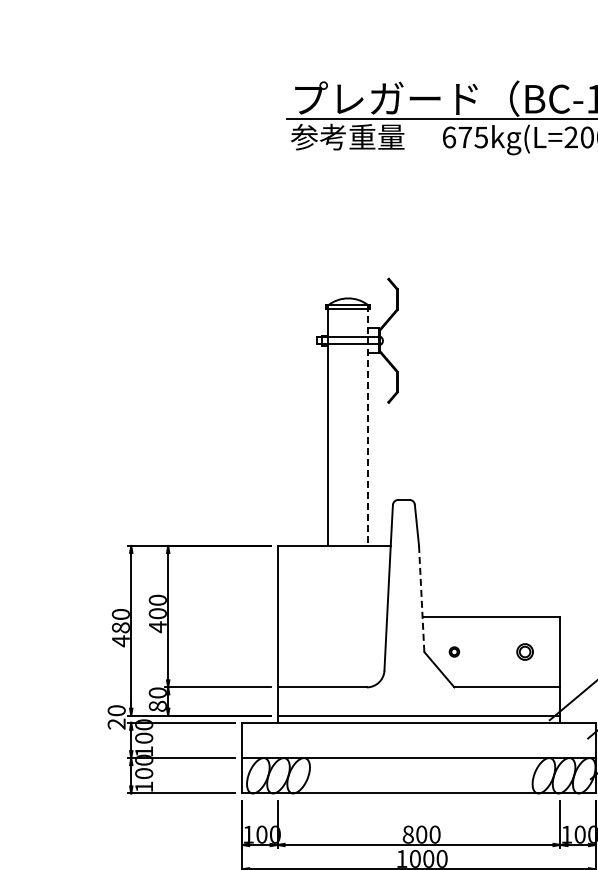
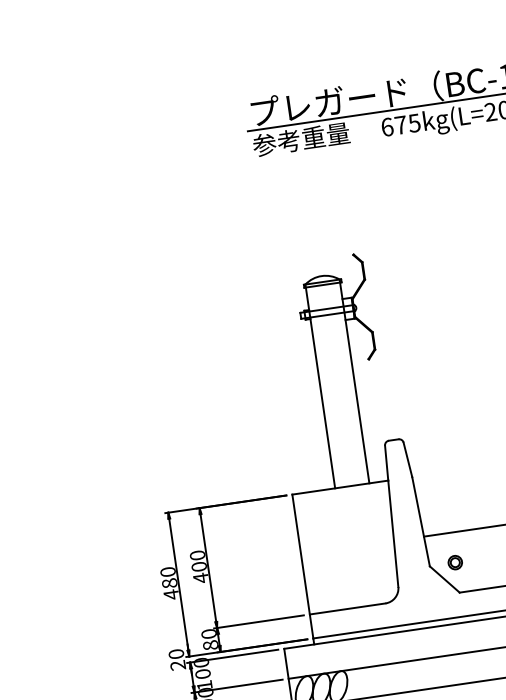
line: (368, 426) -> (354, 382), dashed -> solid
line: (421, 599) -> (420, 522), dashed -> solid
part: (454, 651) -> (455, 562), size x1.67

